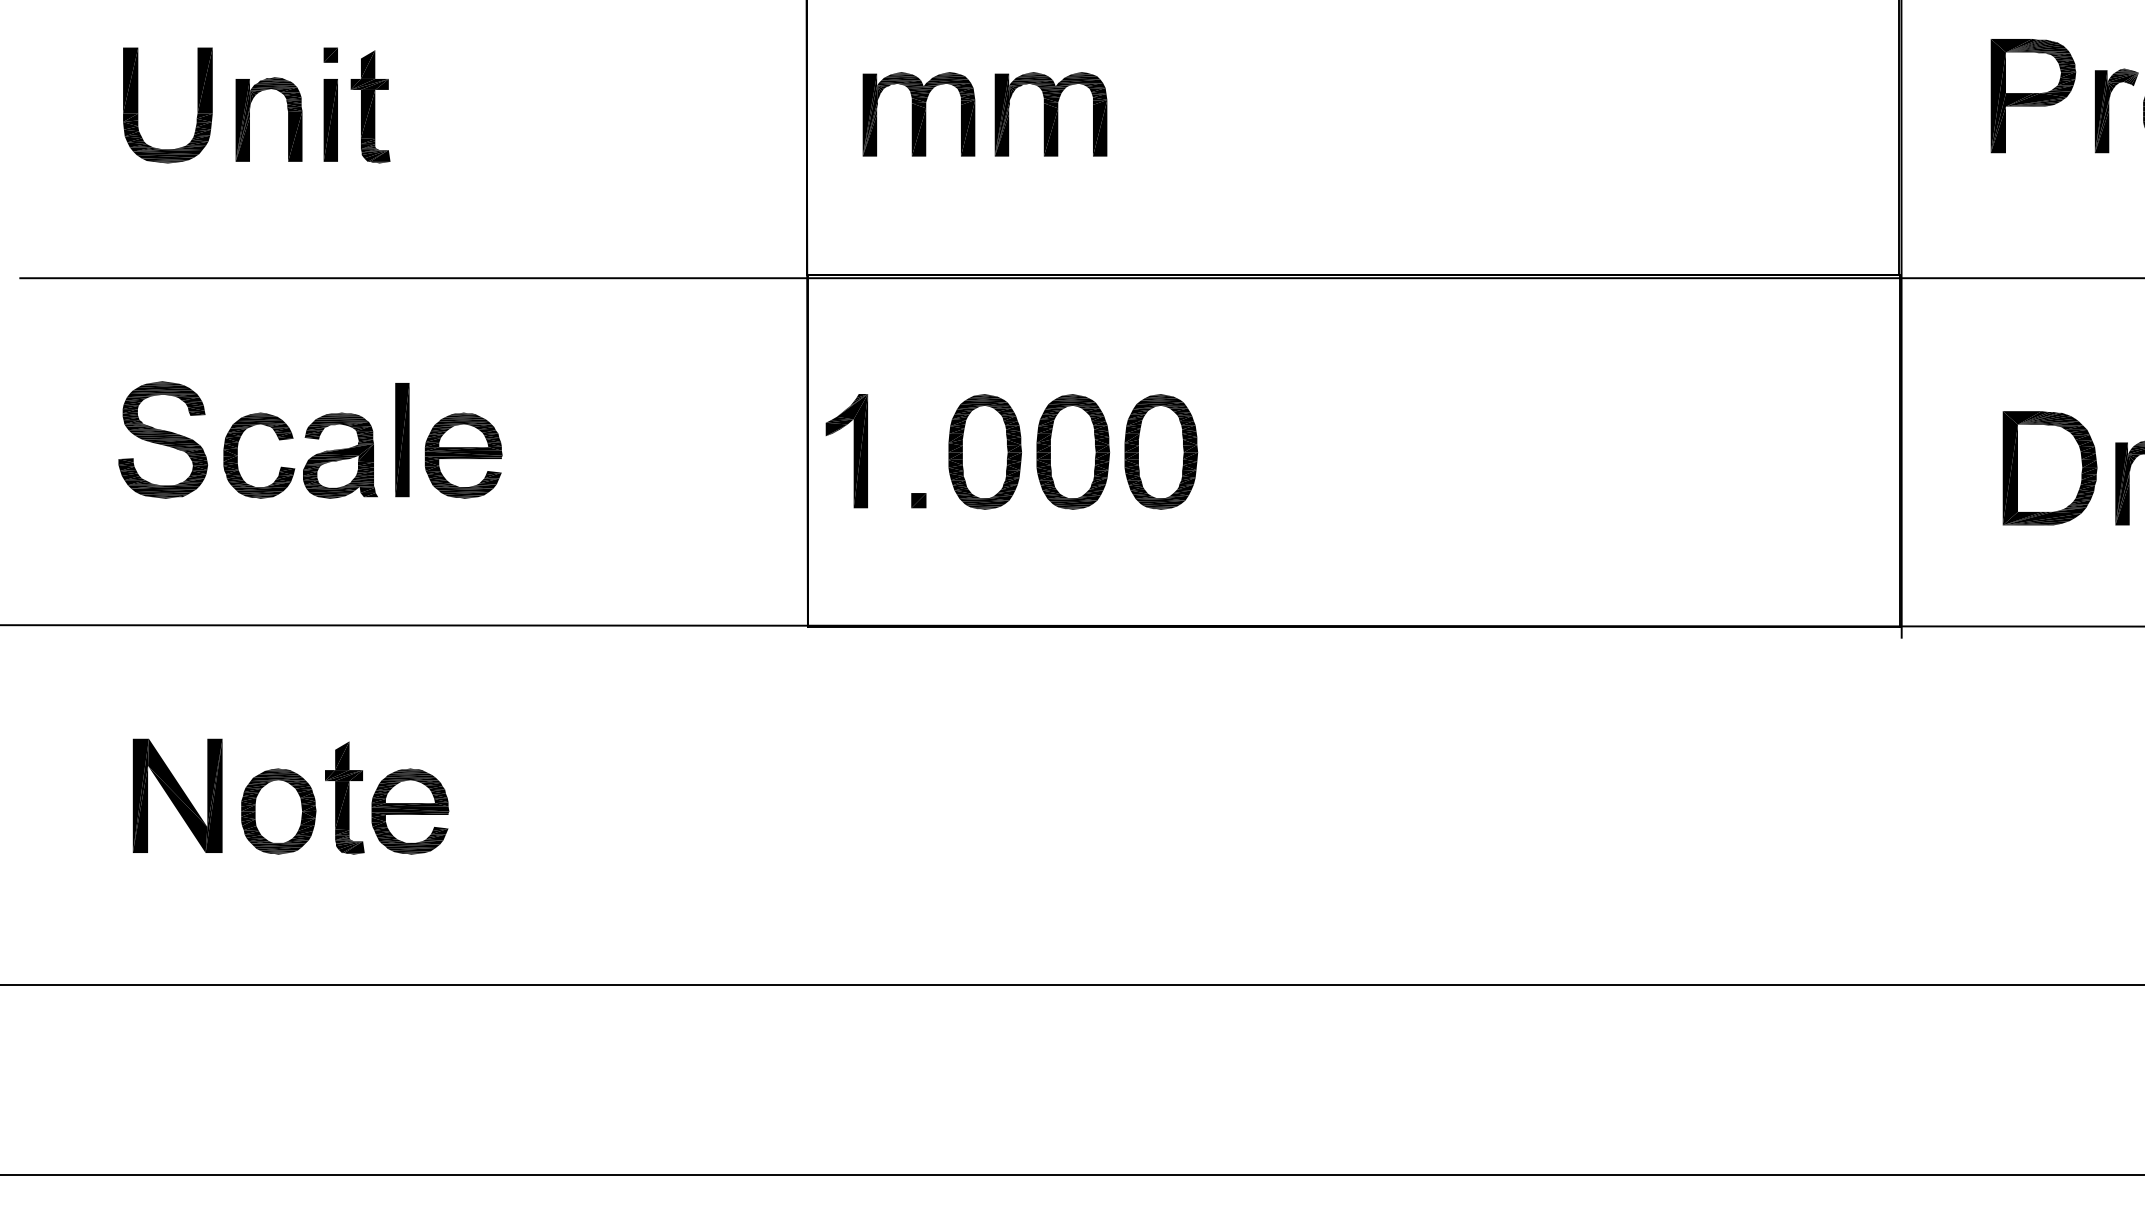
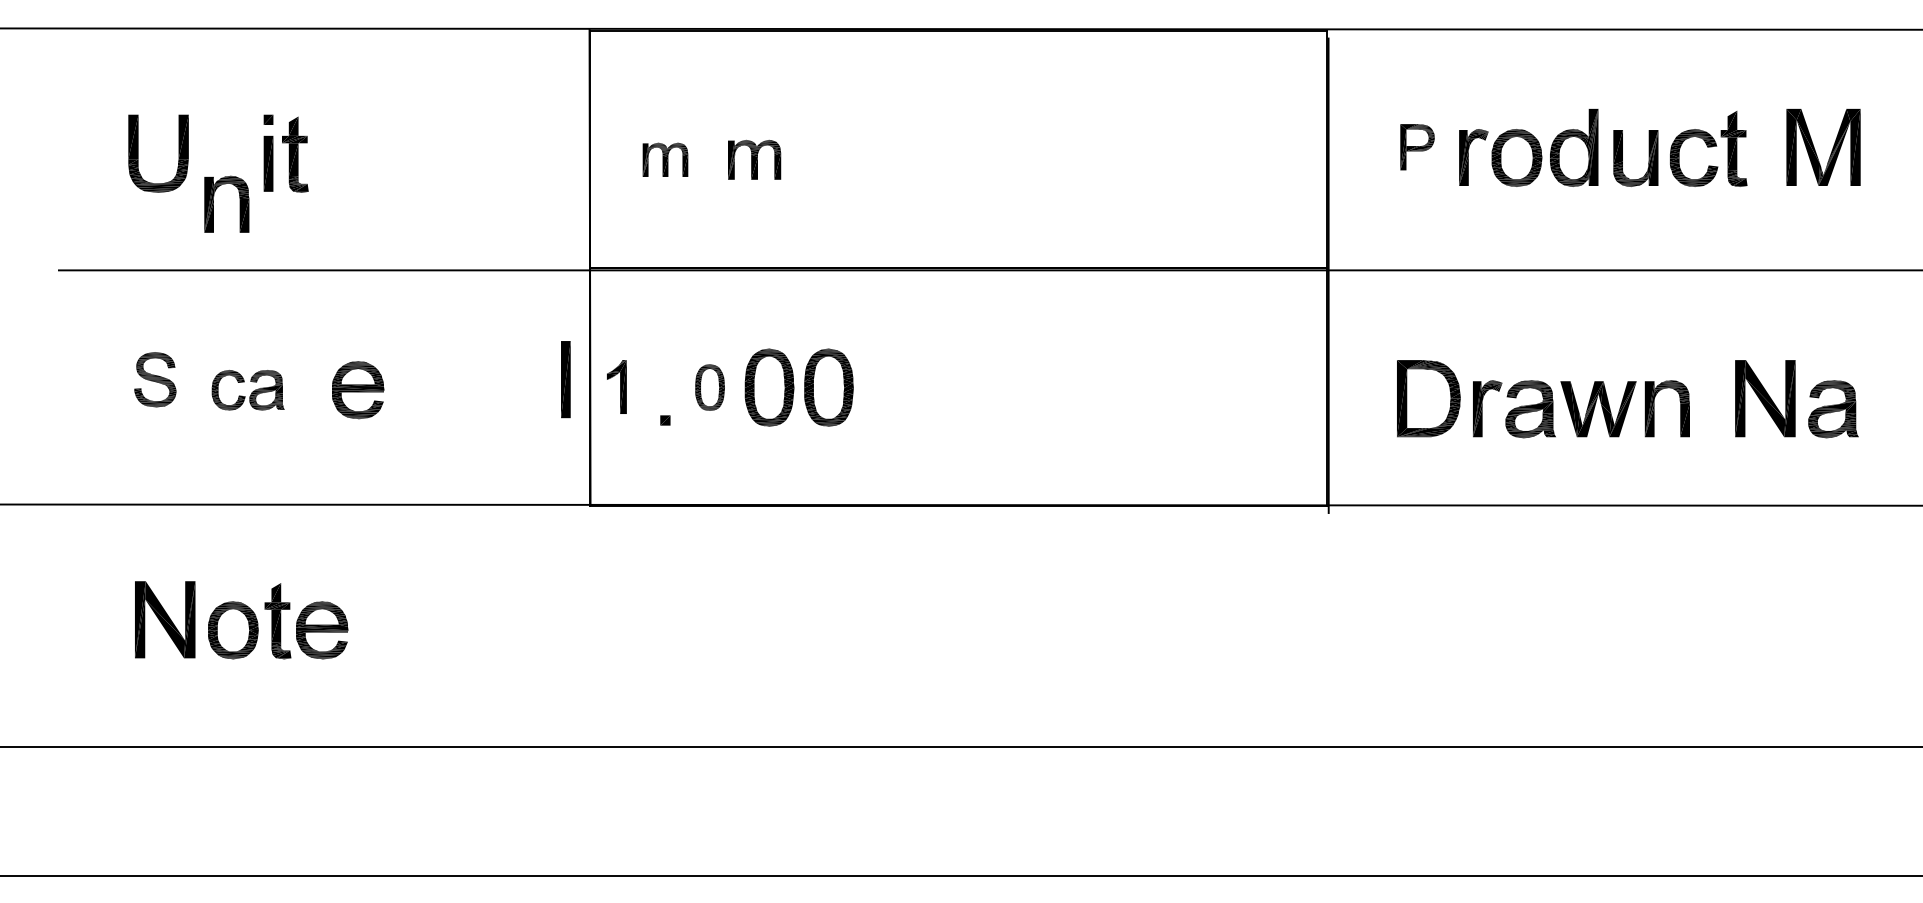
part: (2033, 94) -> (1417, 146), size x0.6
part: (918, 113) -> (665, 159), size x0.6
part: (1050, 113) -> (754, 159), size x0.7
part: (249, 118) -> (213, 203), moved
part: (163, 439) -> (155, 379), size x0.7
part: (401, 439) -> (565, 379), moved
part: (846, 450) -> (616, 386), size x0.7
part: (984, 451) -> (709, 387), size x0.6
part: (301, 456) -> (248, 390), size x0.7

